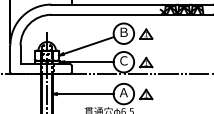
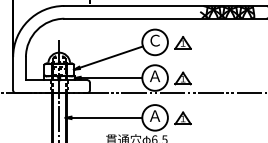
text: (123, 32) -> (154, 40), Ｂ -> Ｃ
text: (123, 60) -> (154, 75), Ｃ -> Ａ

